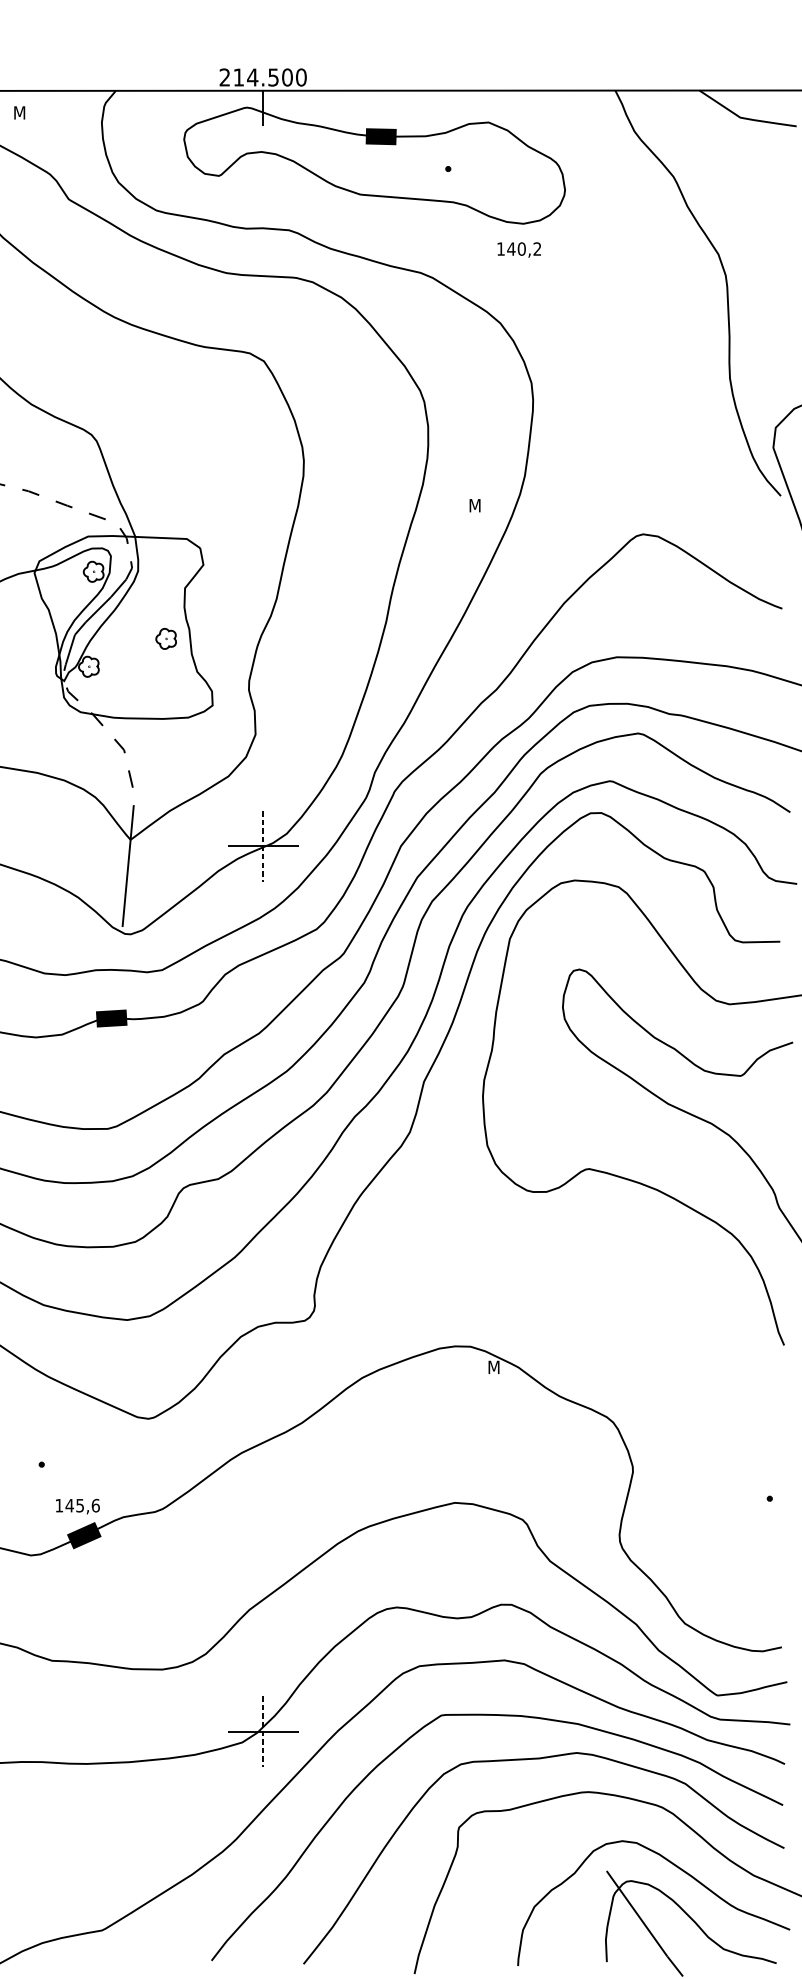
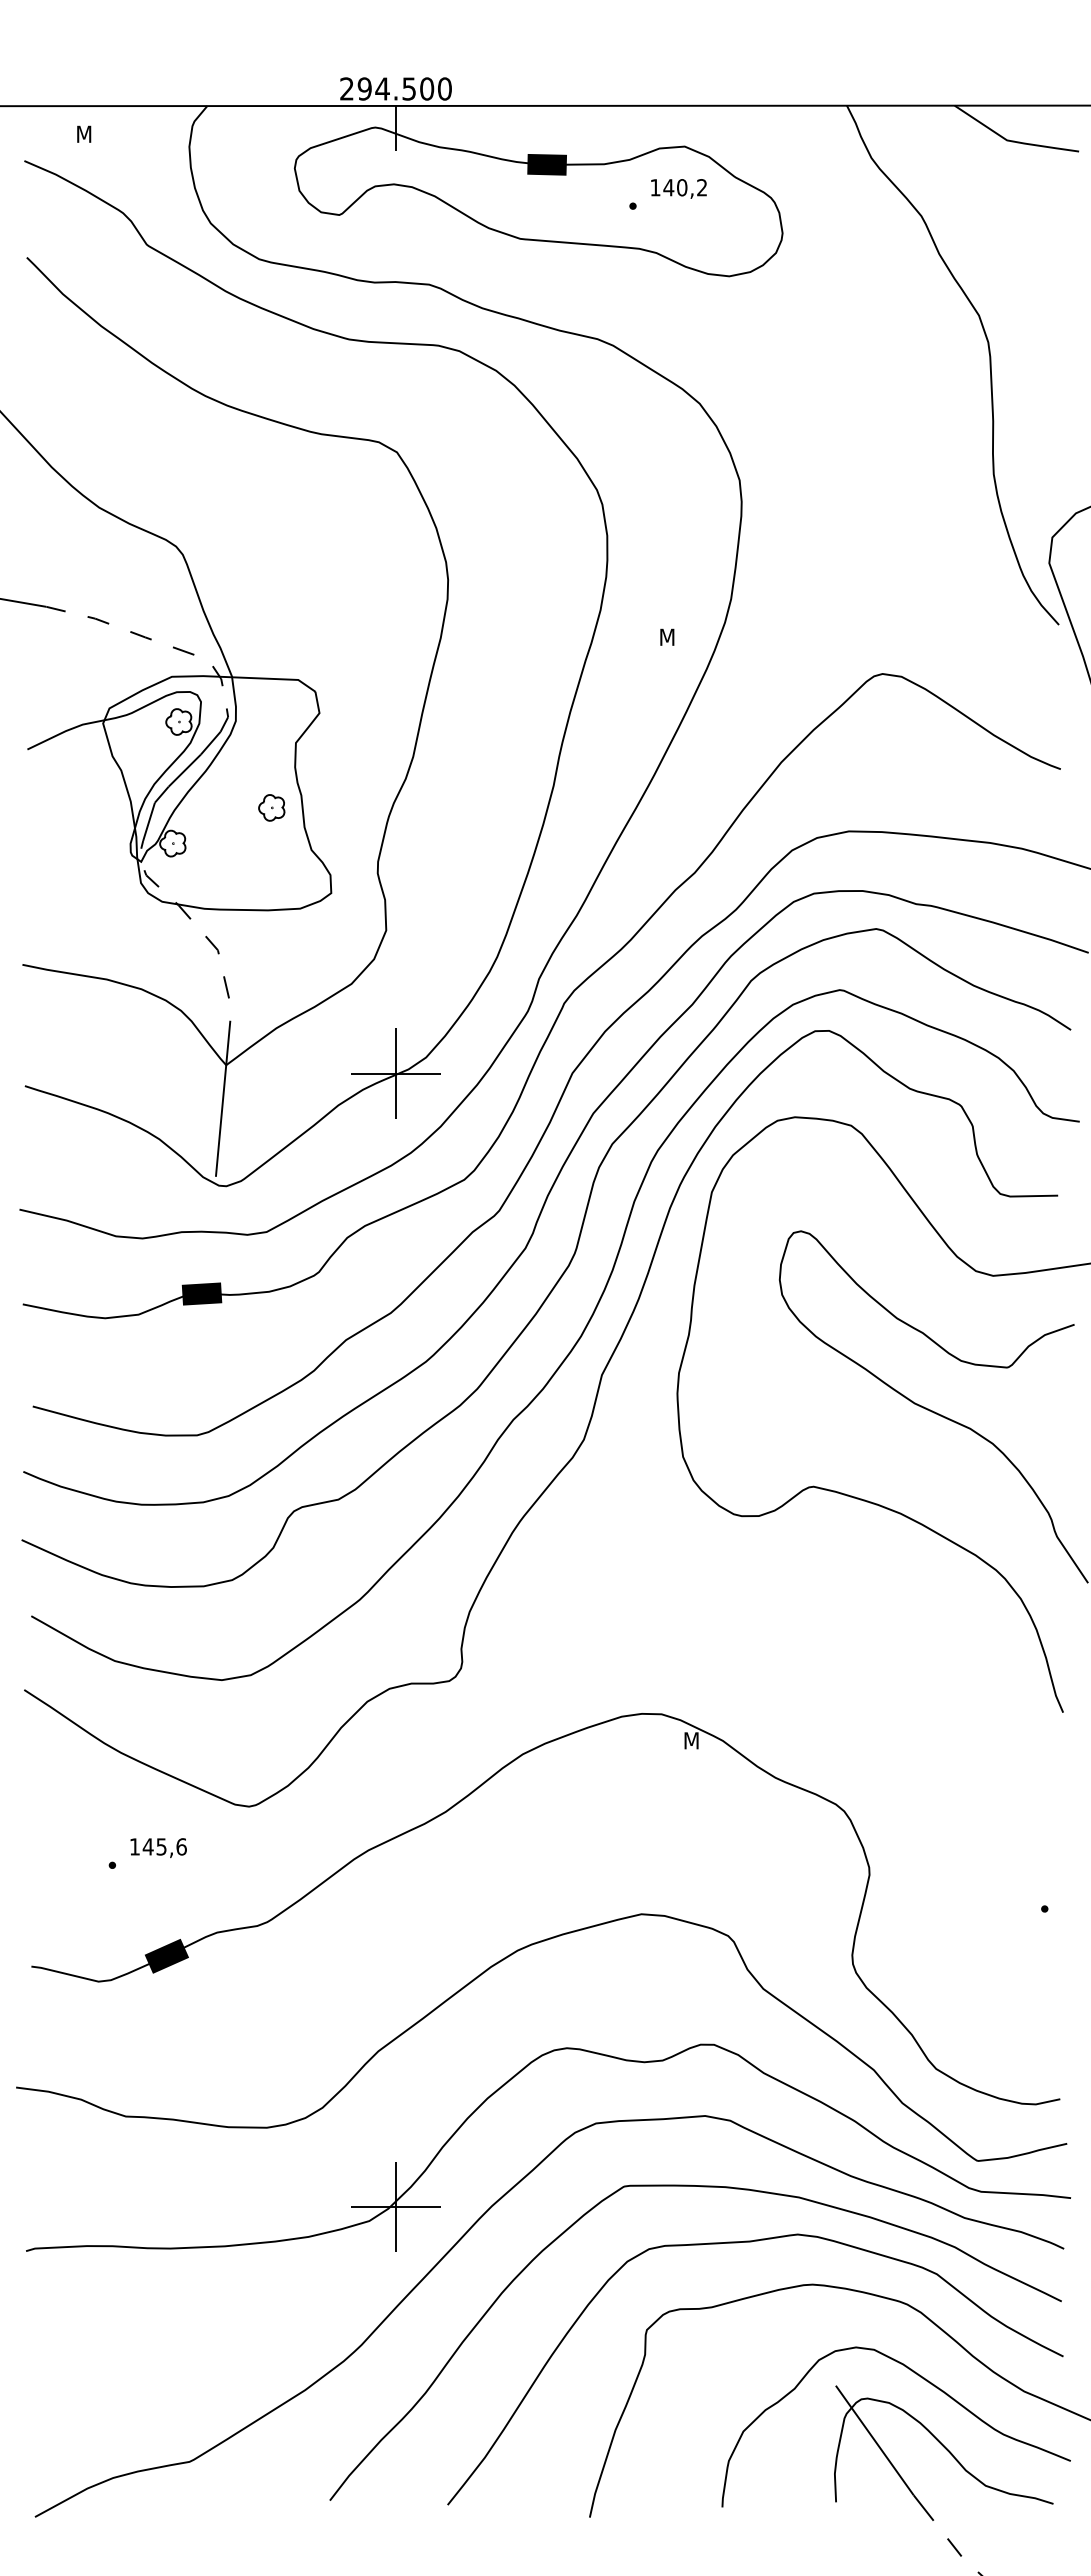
text: (238, 77) -> (364, 88), 214.500 -> 294.500
text: (518, 249) -> (678, 188), moved
line: (263, 847) -> (396, 1074), dashed -> solid
text: (77, 1506) -> (158, 1848), moved
line: (263, 1731) -> (396, 2207), dashed -> solid

